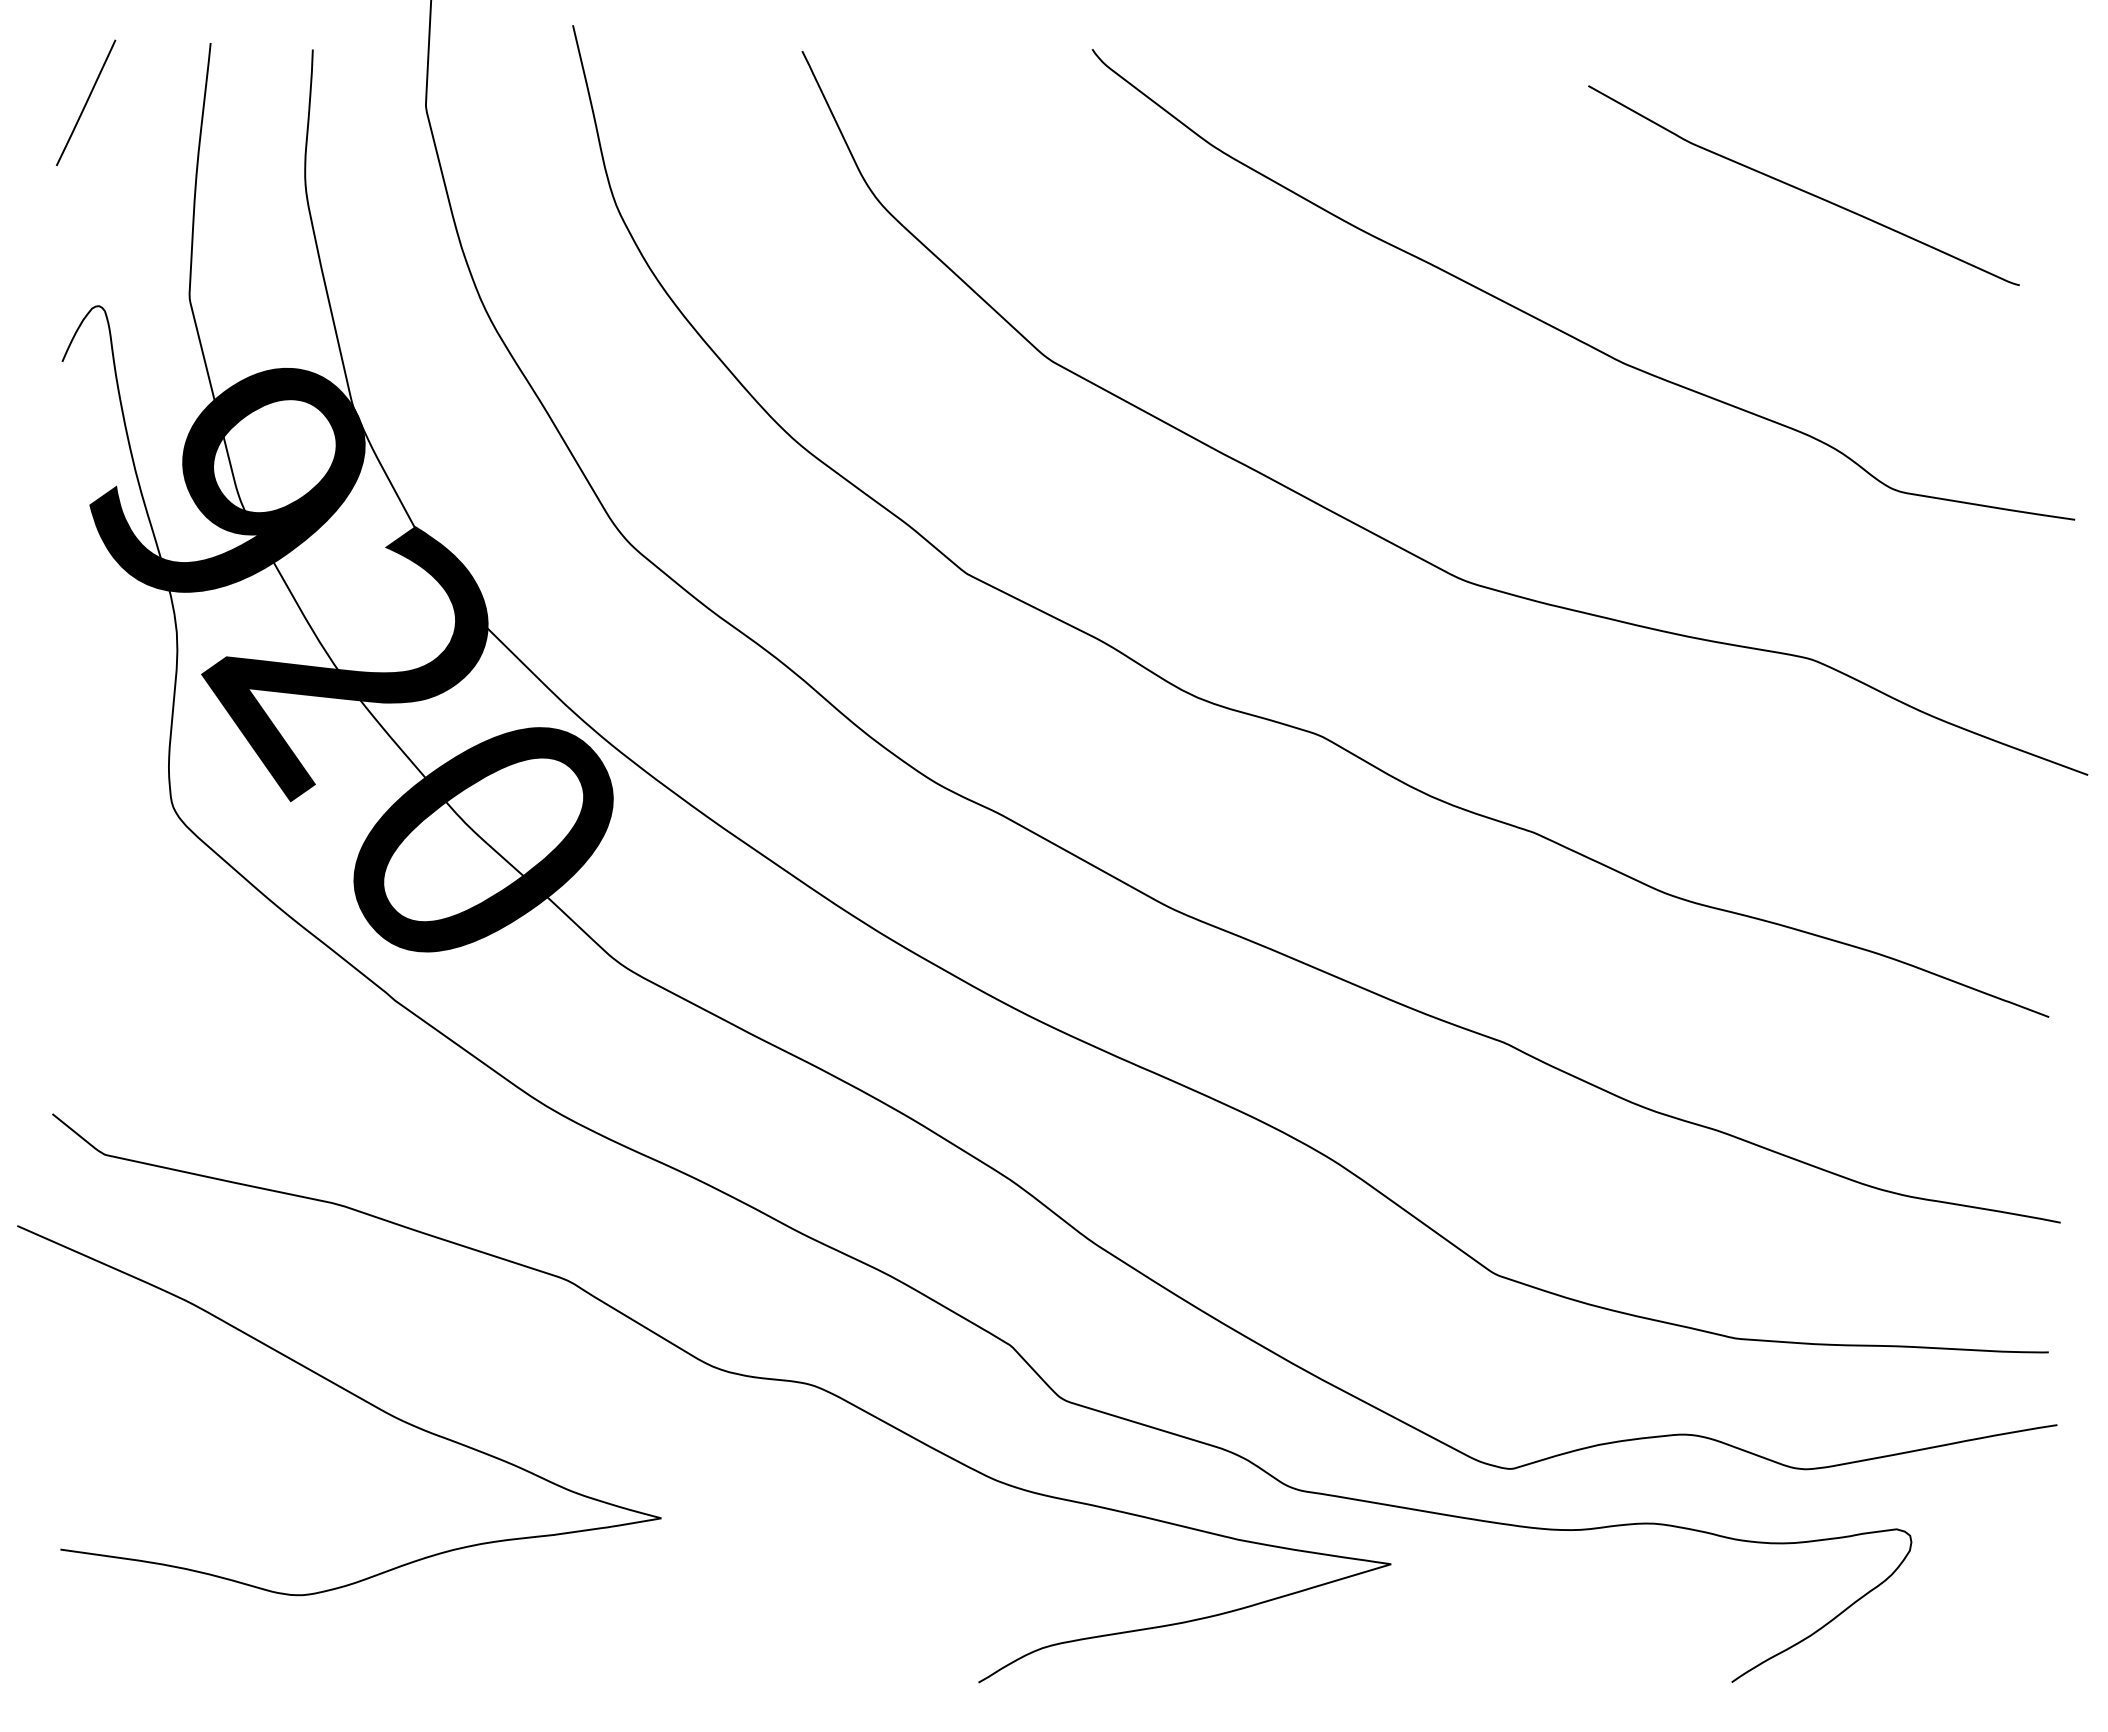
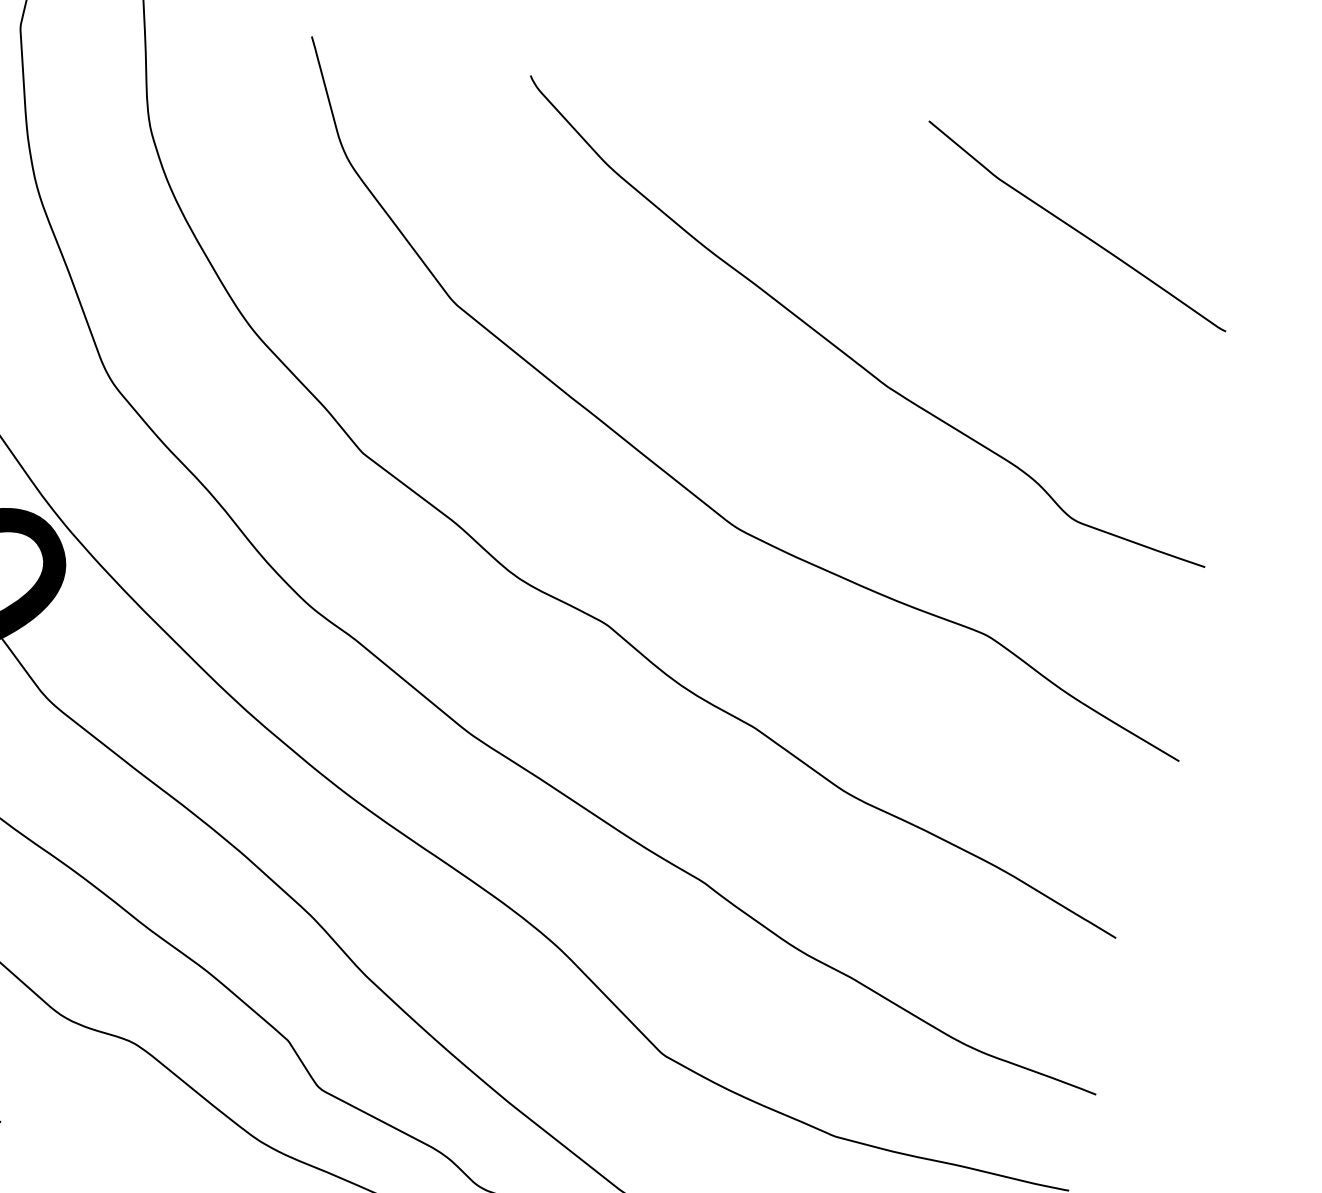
curve: (1802, 189) -> (1075, 229), moved

